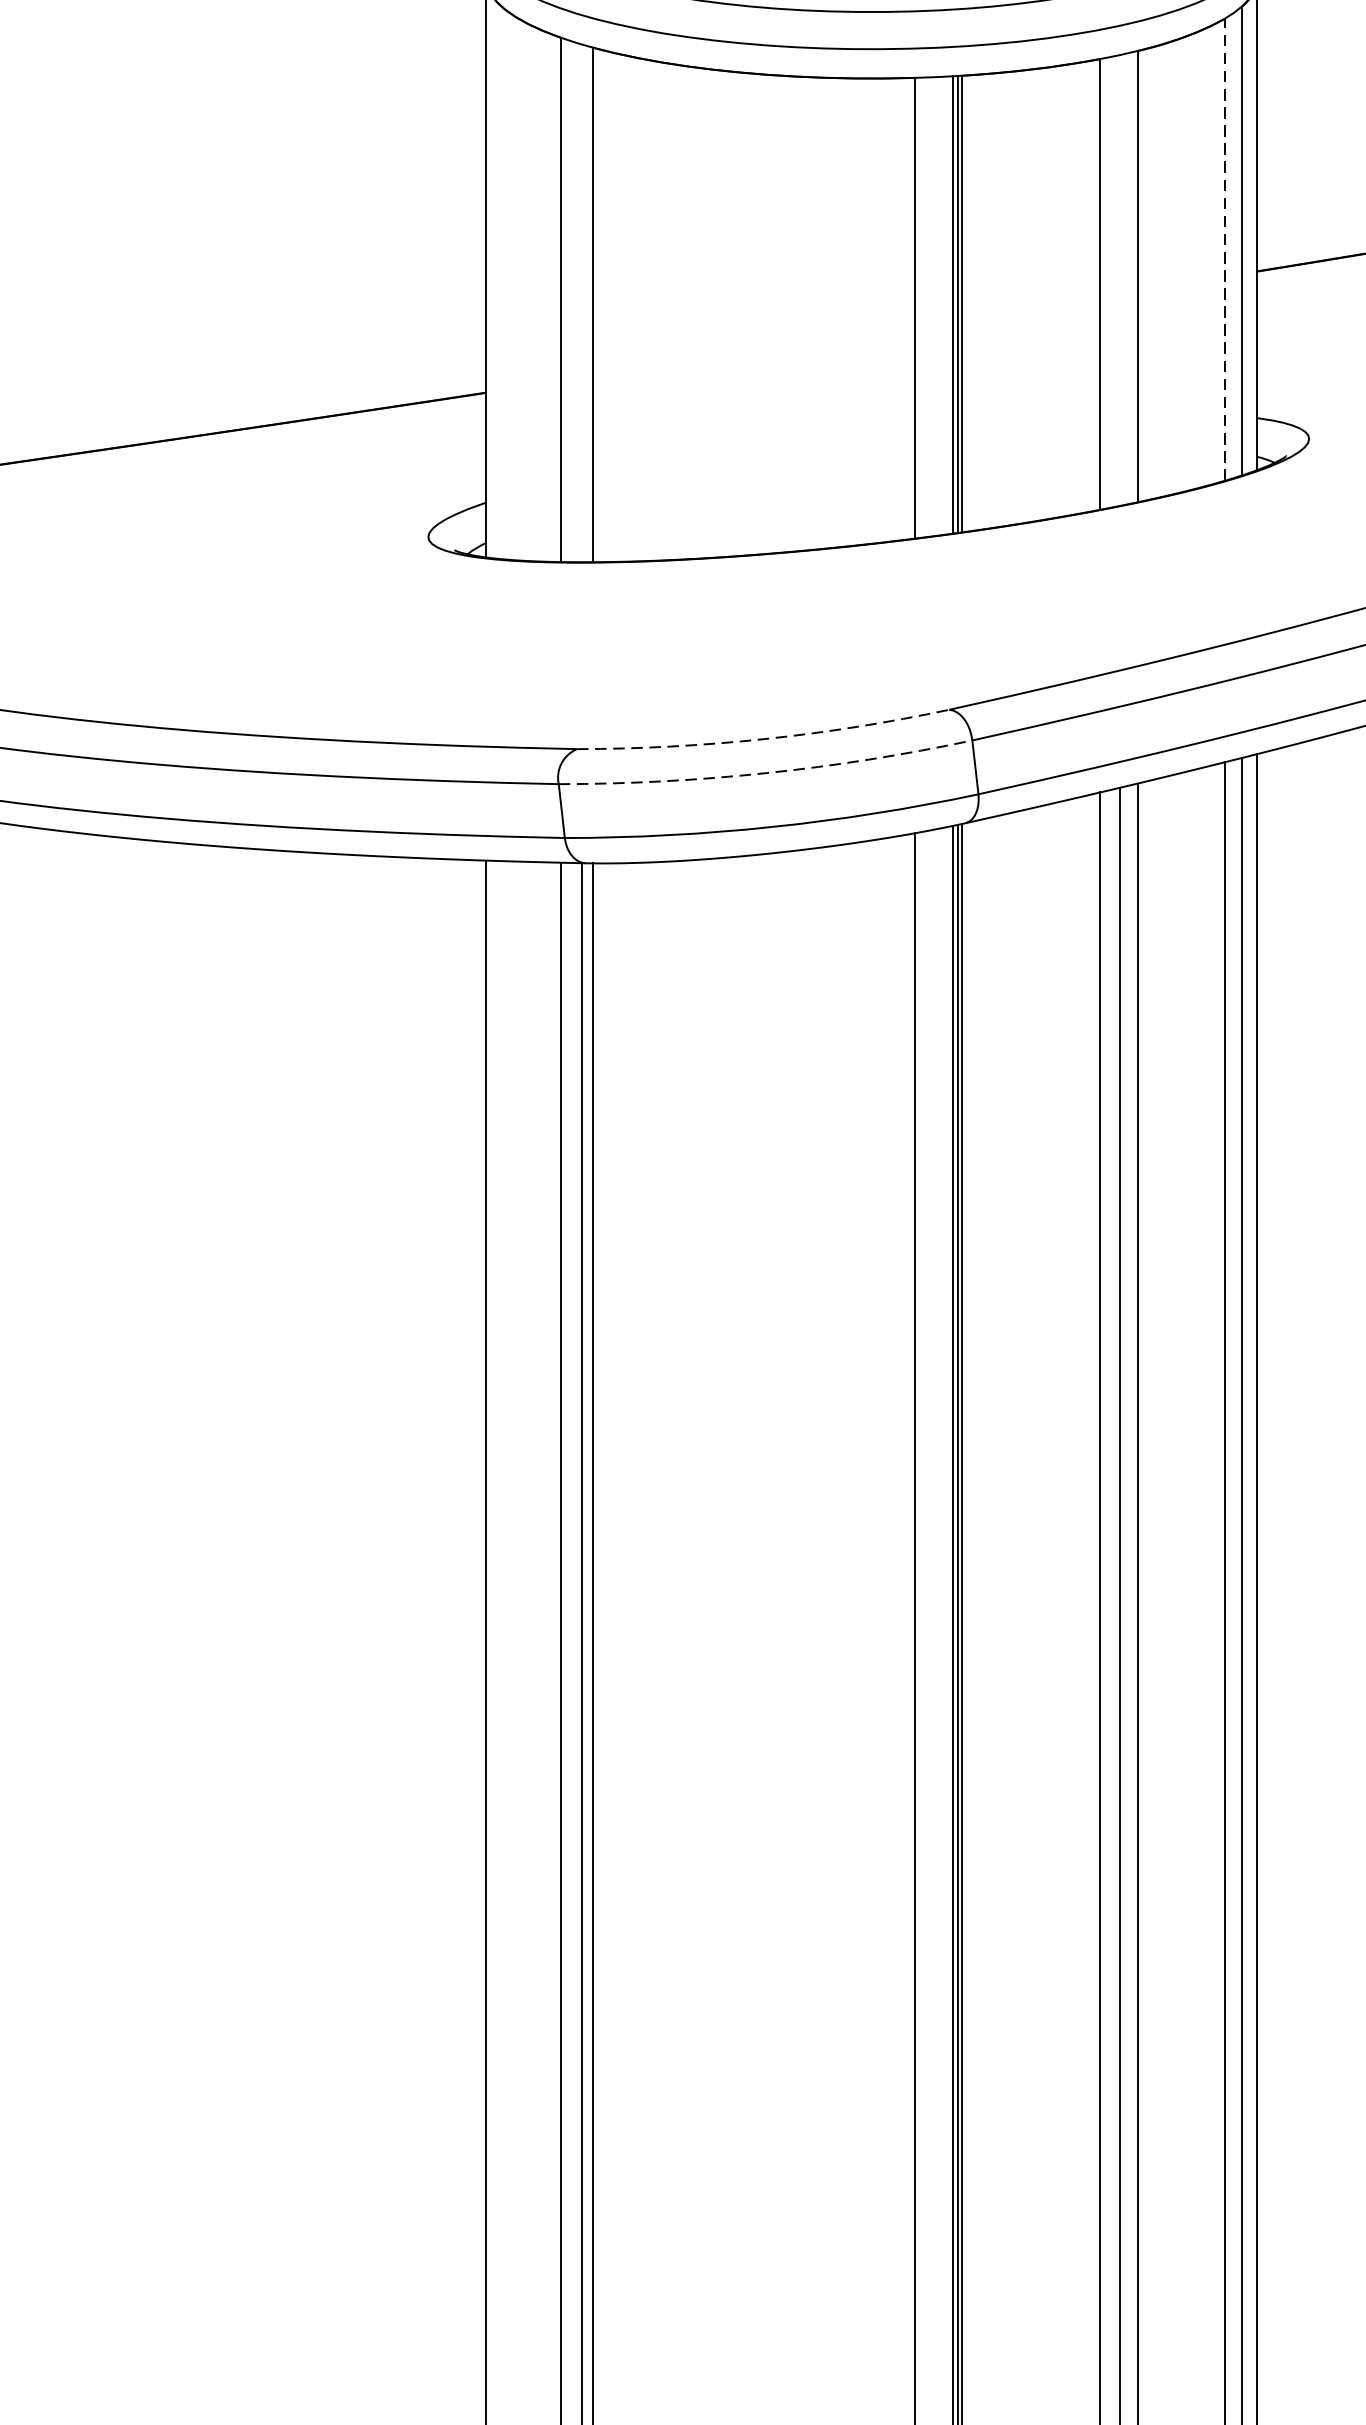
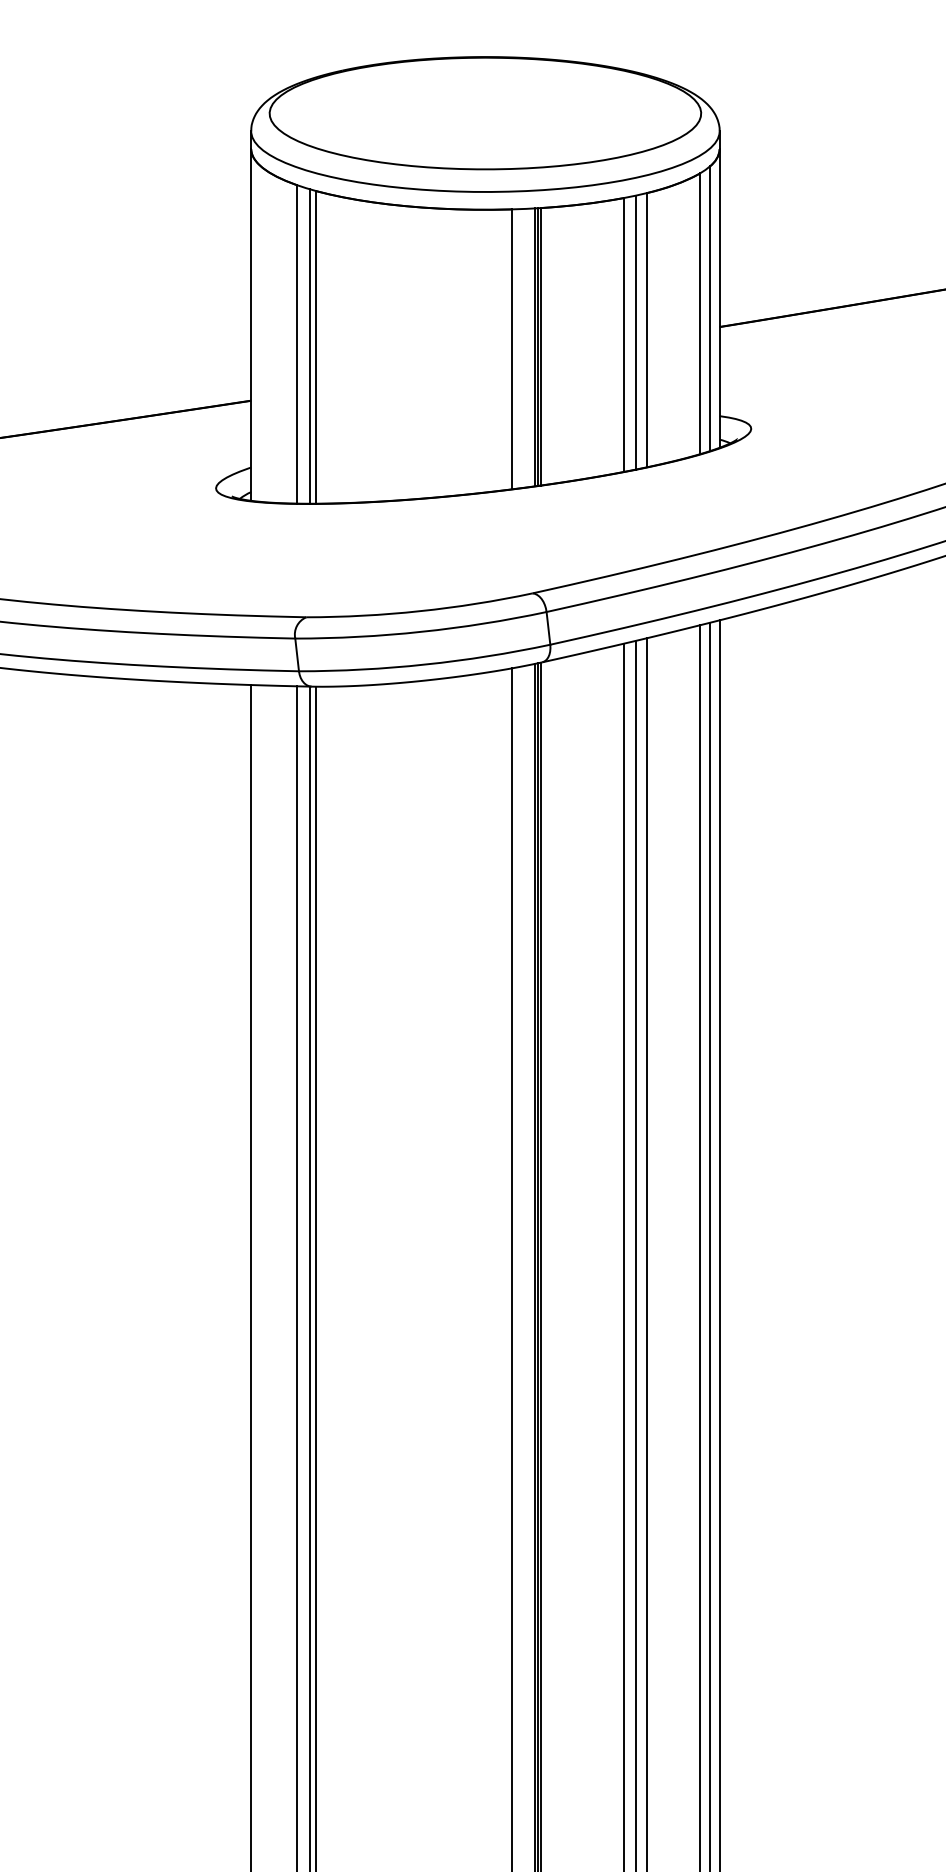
line: (1225, 249) -> (700, 313), dashed -> solid
line: (1120, 280) -> (636, 332), added
line: (582, 303) -> (309, 346), added
arc: (764, 739) -> (420, 611), dashed -> solid
arc: (766, 772) -> (421, 631), dashed -> solid

